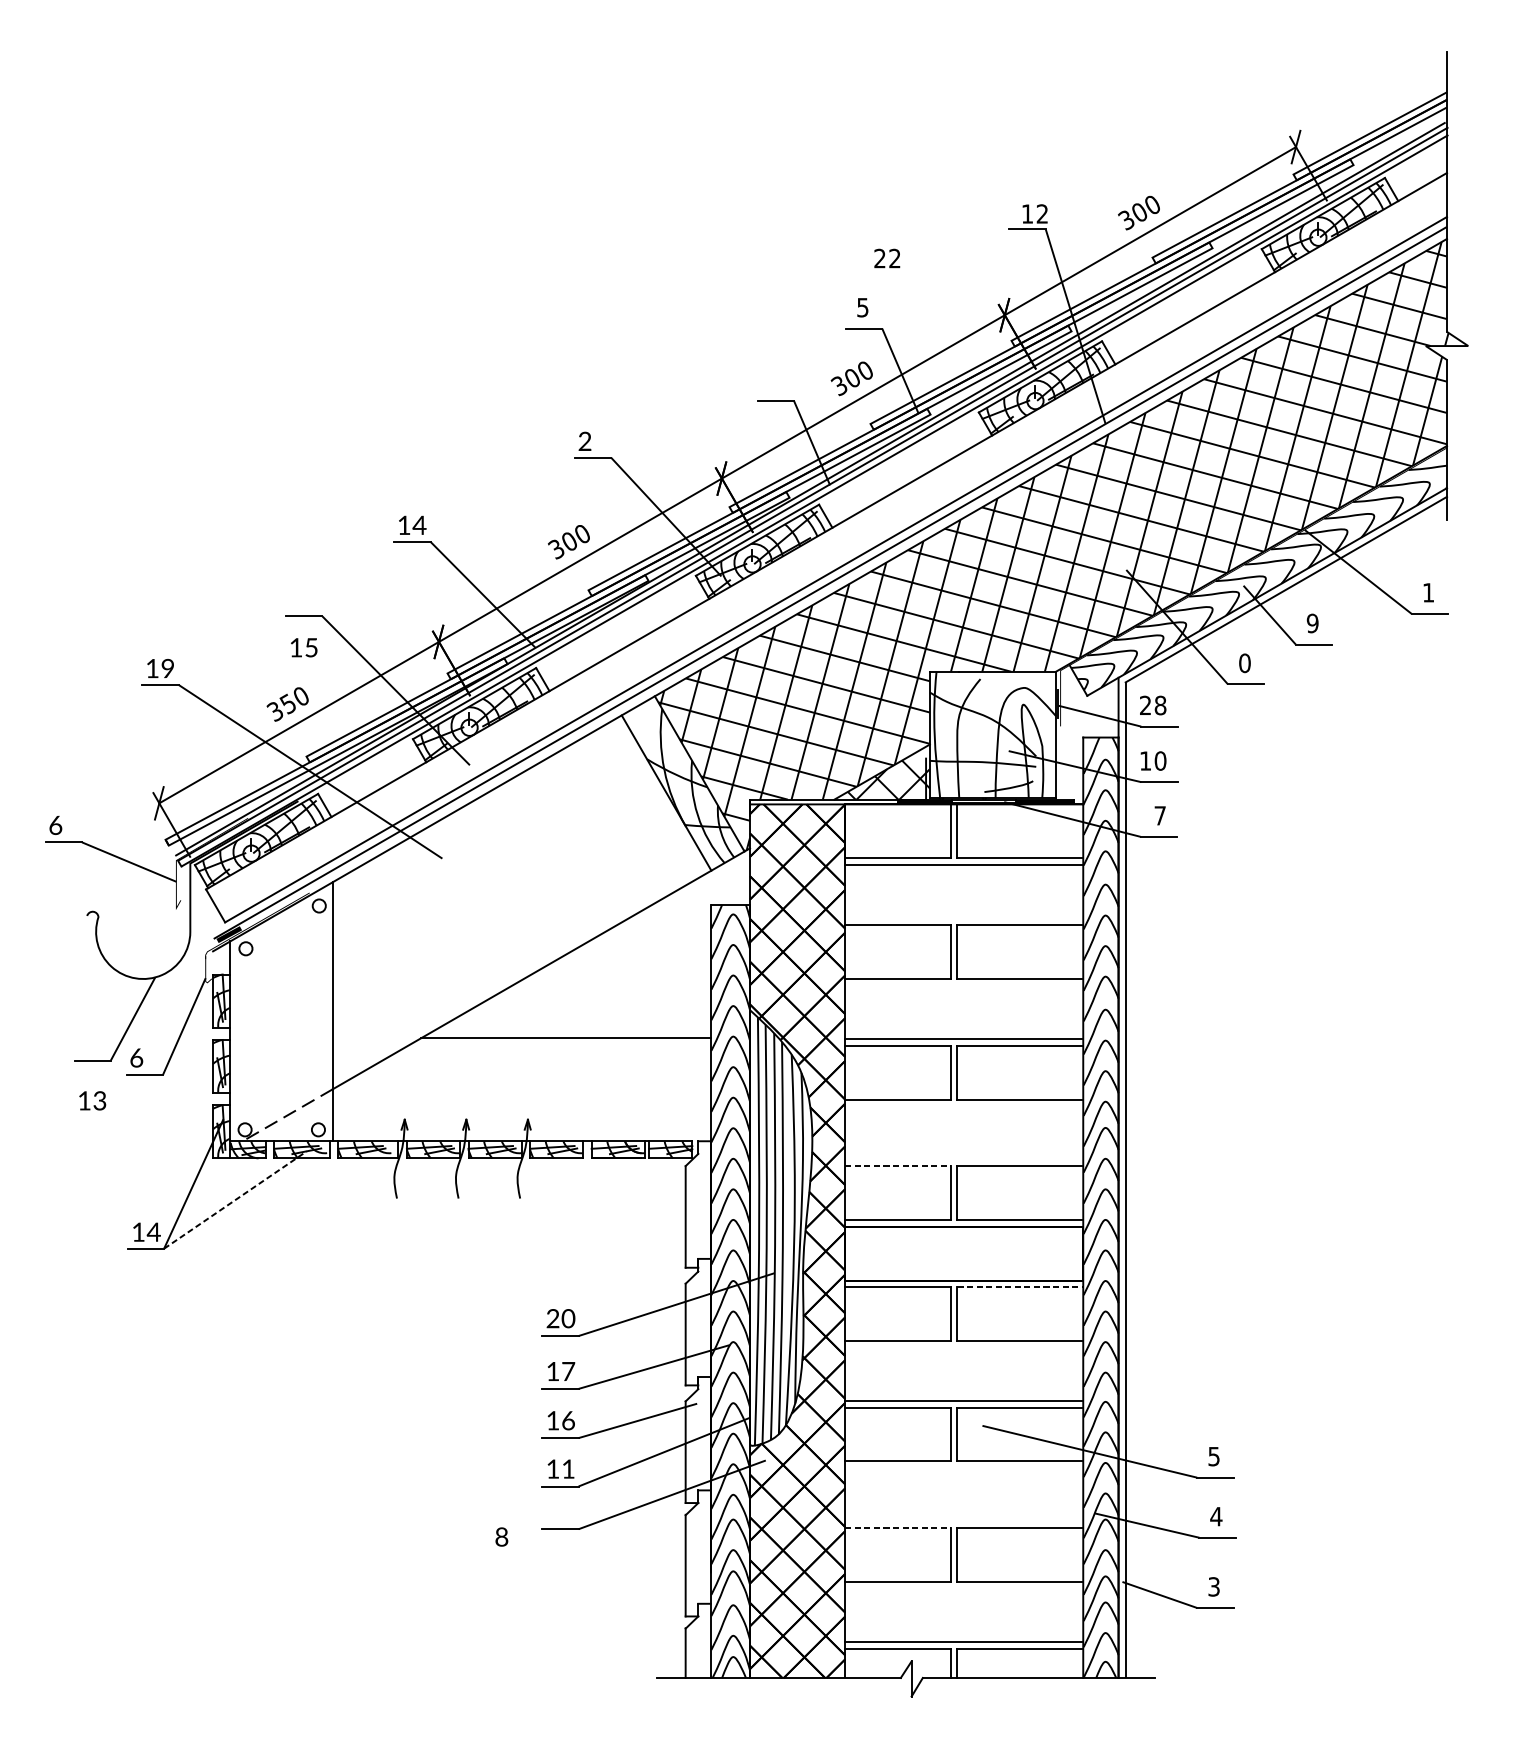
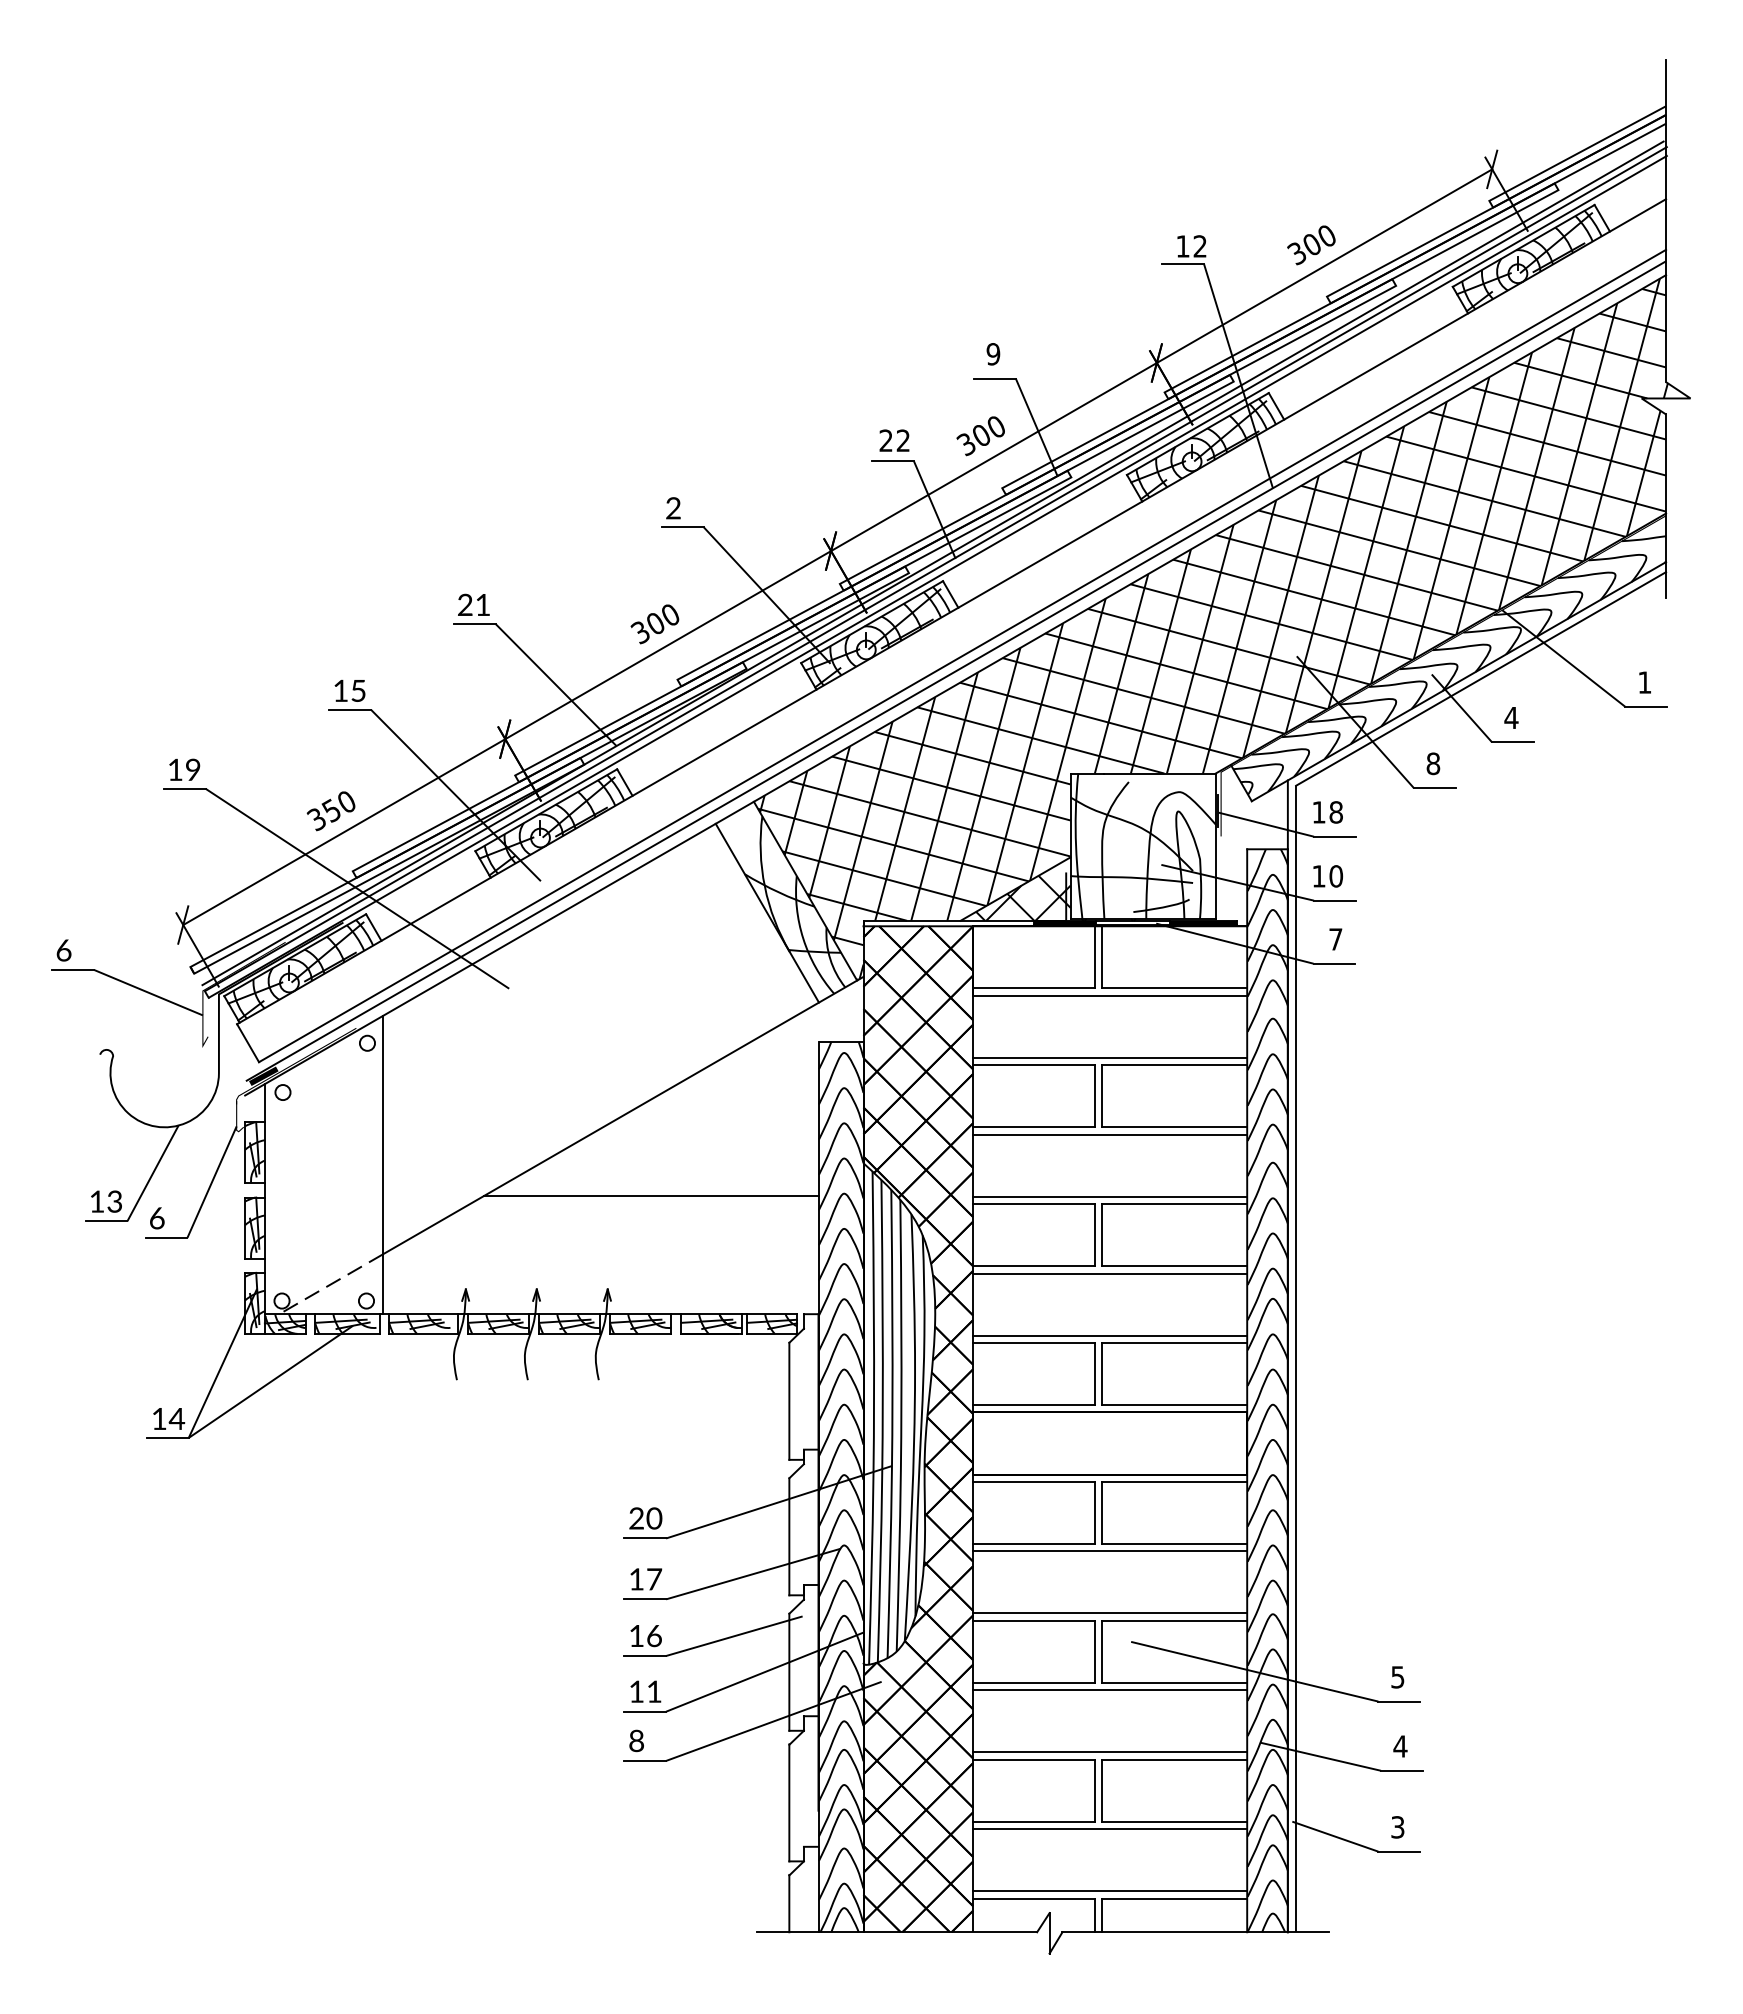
text: (887, 258) -> (894, 440), moved
text: (862, 307) -> (993, 354), 5 -> 9
text: (412, 524) -> (474, 604), 14 -> 21
text: (1312, 623) -> (1511, 717), 9 -> 4
text: (303, 647) -> (349, 690), moved
text: (1245, 663) -> (1433, 763), 0 -> 8
text: (1145, 705) -> (1318, 812), 28 -> 18
line: (964, 918) -> (1110, 1057), added
line: (964, 985) -> (1110, 1134), added
text: (92, 1100) -> (106, 1201), moved
line: (964, 1105) -> (1110, 1273), added
line: (964, 1159) -> (1110, 1335), added
line: (897, 1166) -> (1033, 1343), dashed -> solid
line: (235, 1199) -> (271, 1381), dashed -> solid
line: (1020, 1286) -> (1175, 1481), dashed -> solid
line: (964, 1347) -> (1110, 1551), added
line: (964, 1468) -> (1110, 1690), added
line: (964, 1521) -> (1110, 1752), added
line: (897, 1527) -> (1033, 1759), dashed -> solid
text: (501, 1536) -> (636, 1740), moved
line: (964, 1588) -> (1110, 1829), added

